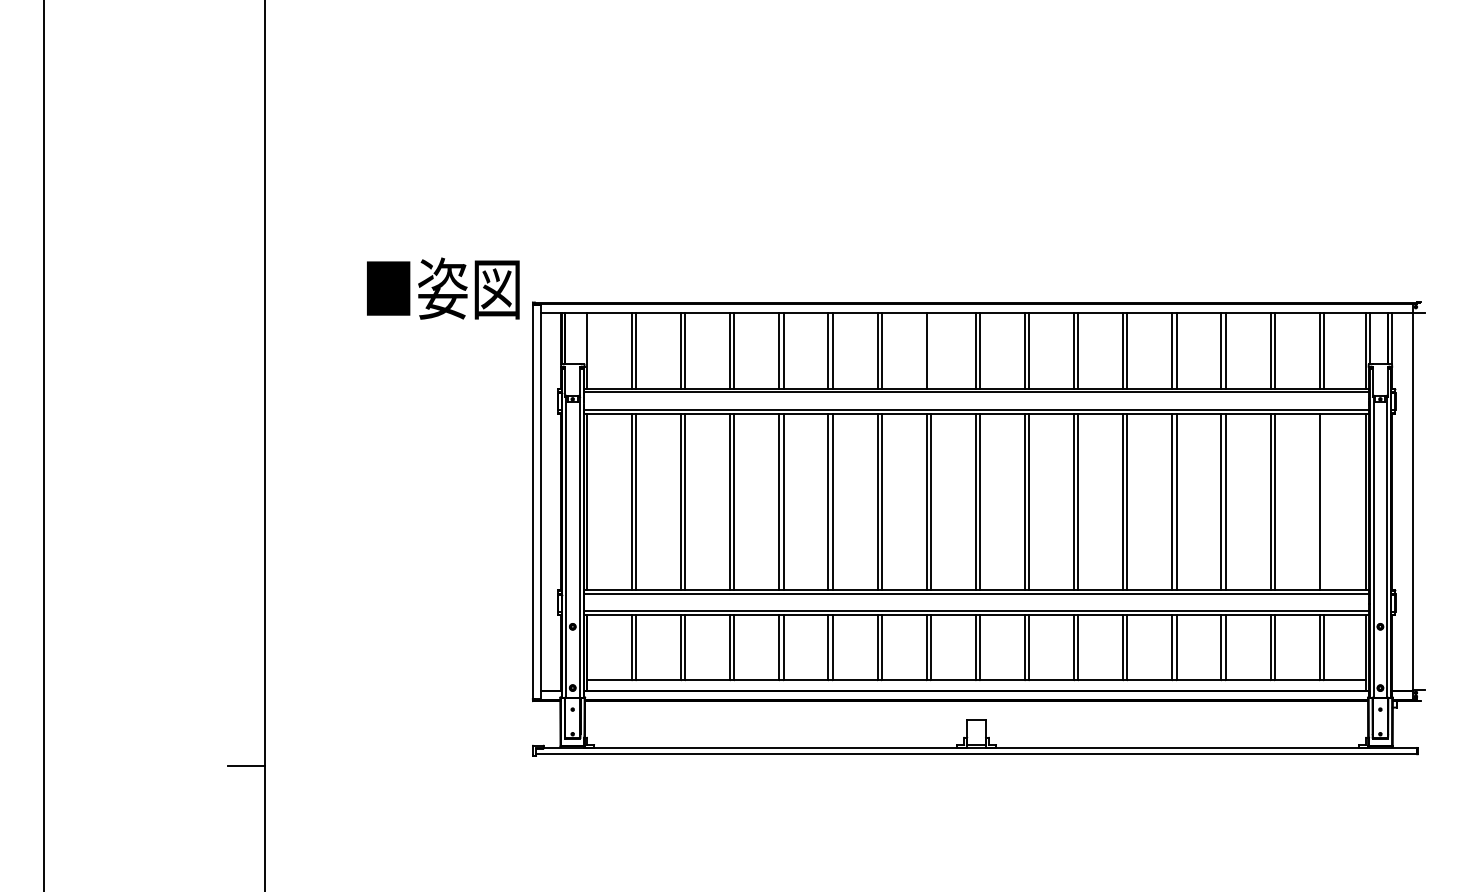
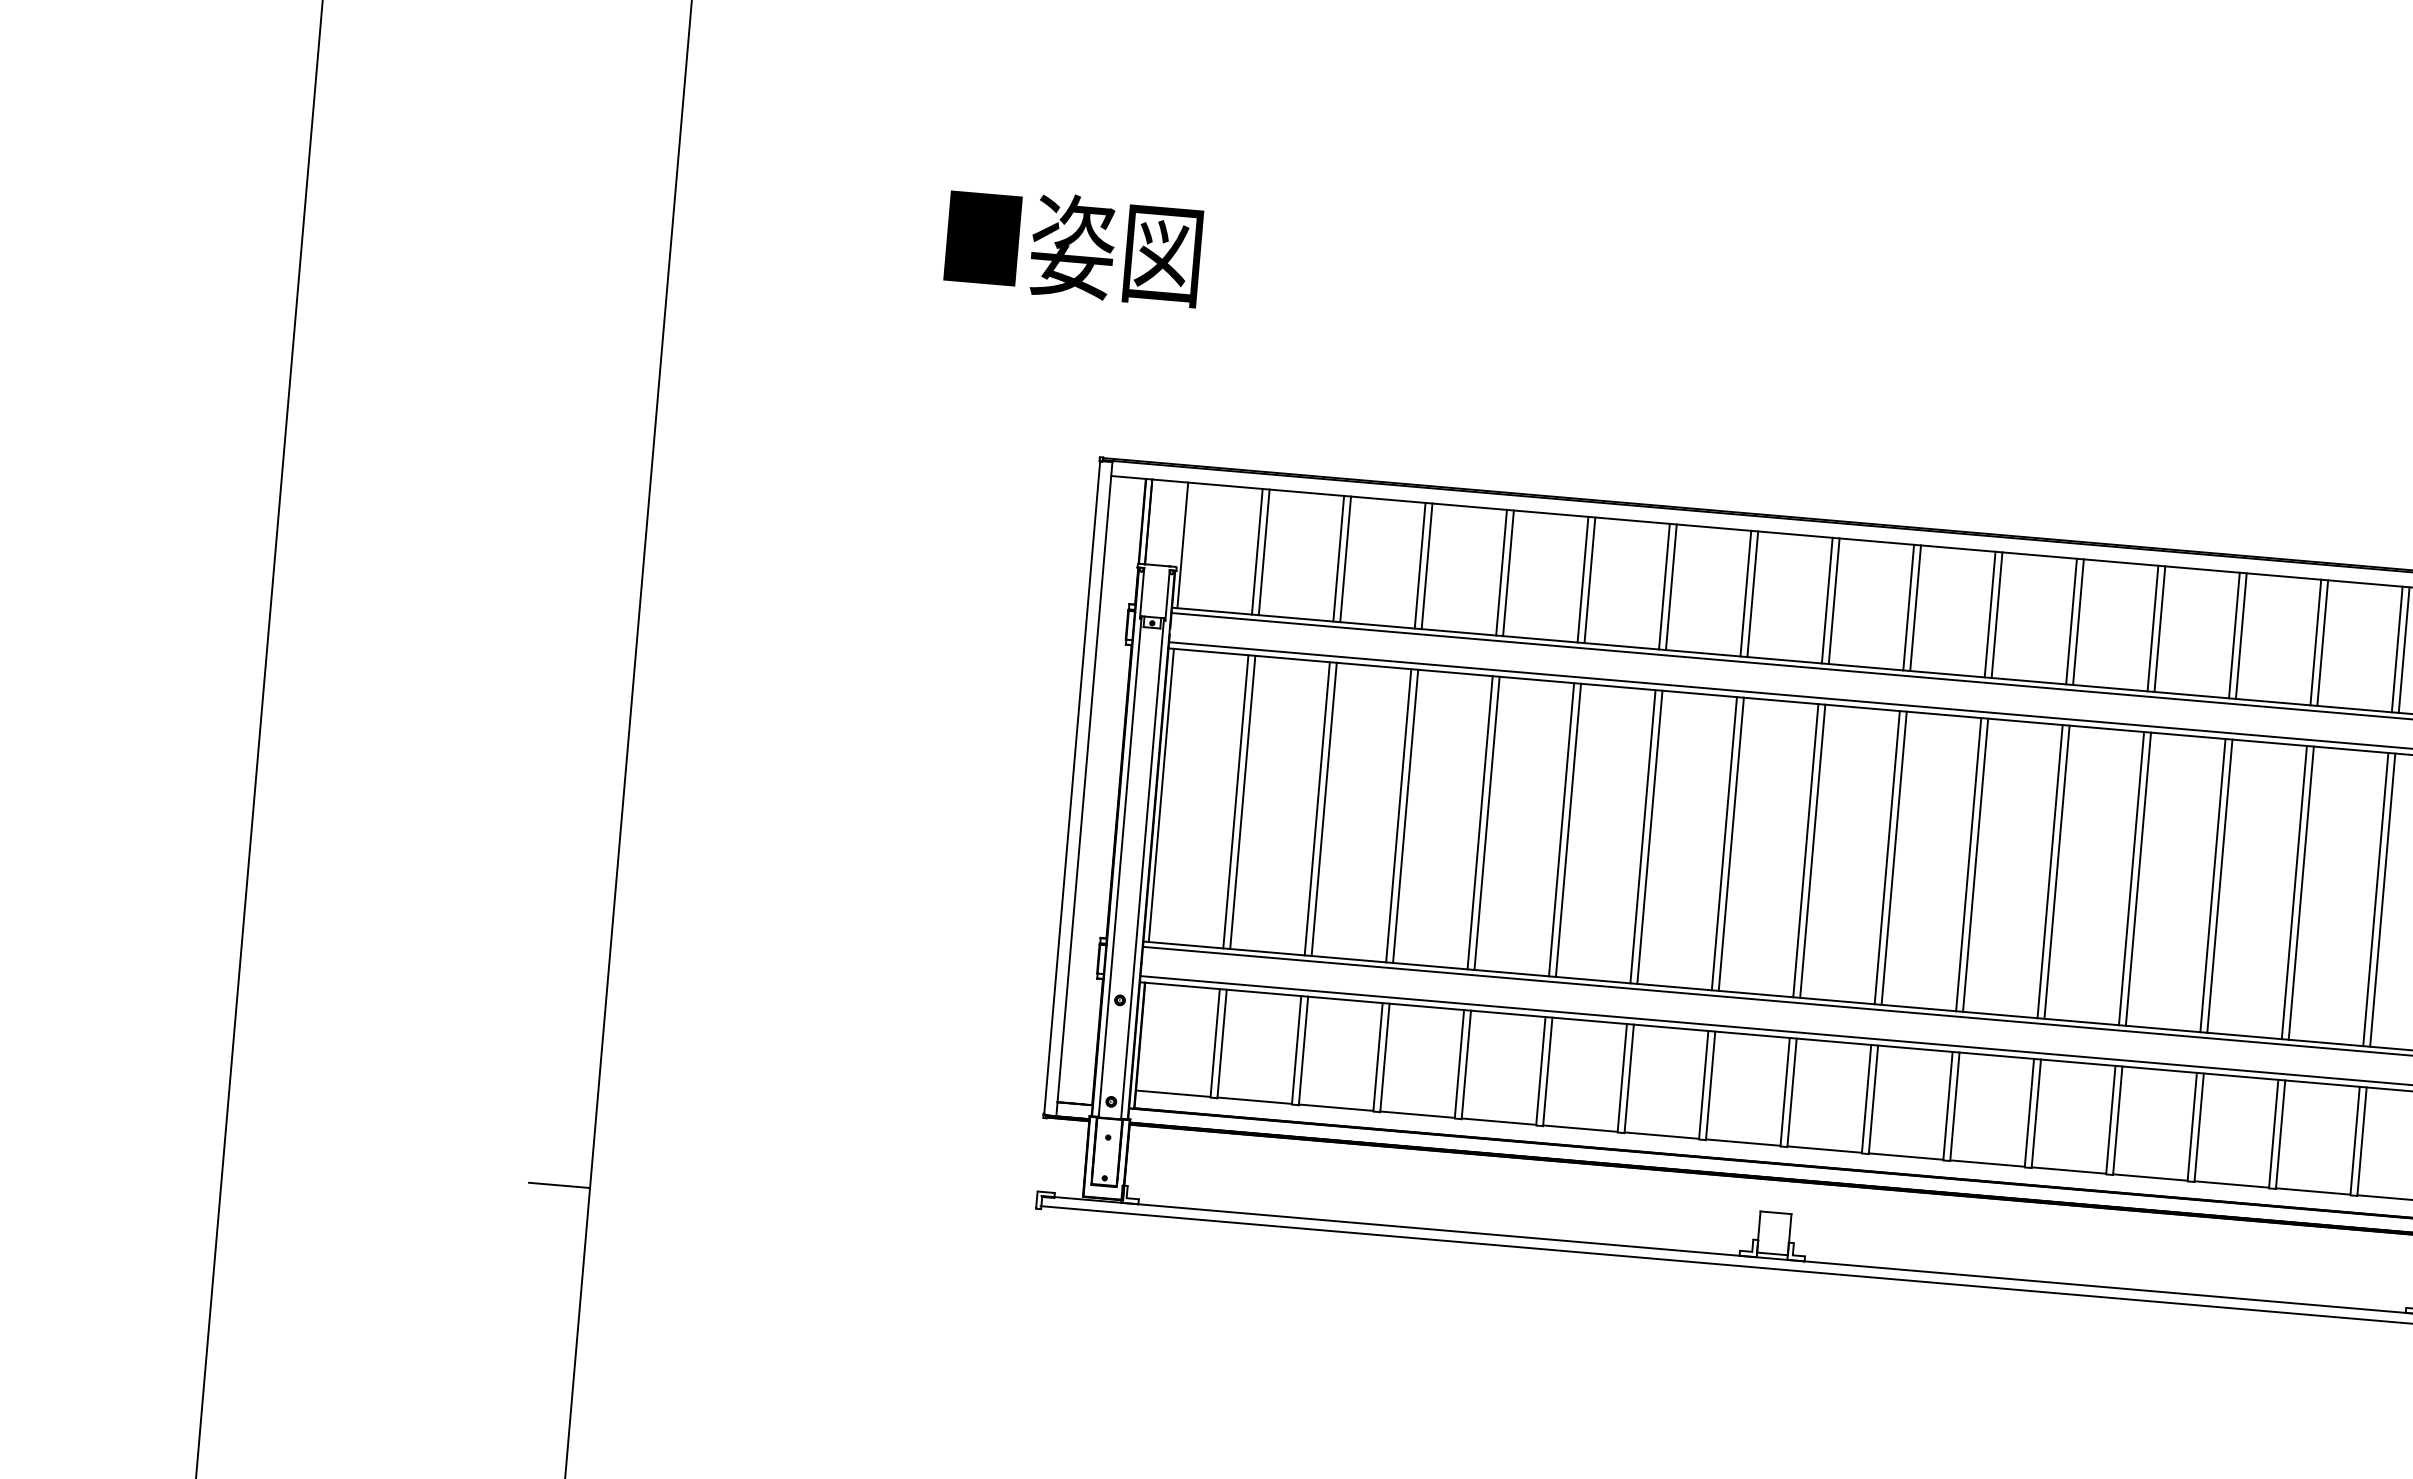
text: (443, 288) -> (1074, 246), moved
line: (930, 350) -> (1752, 593), added
line: (1323, 501) -> (2382, 899), added

